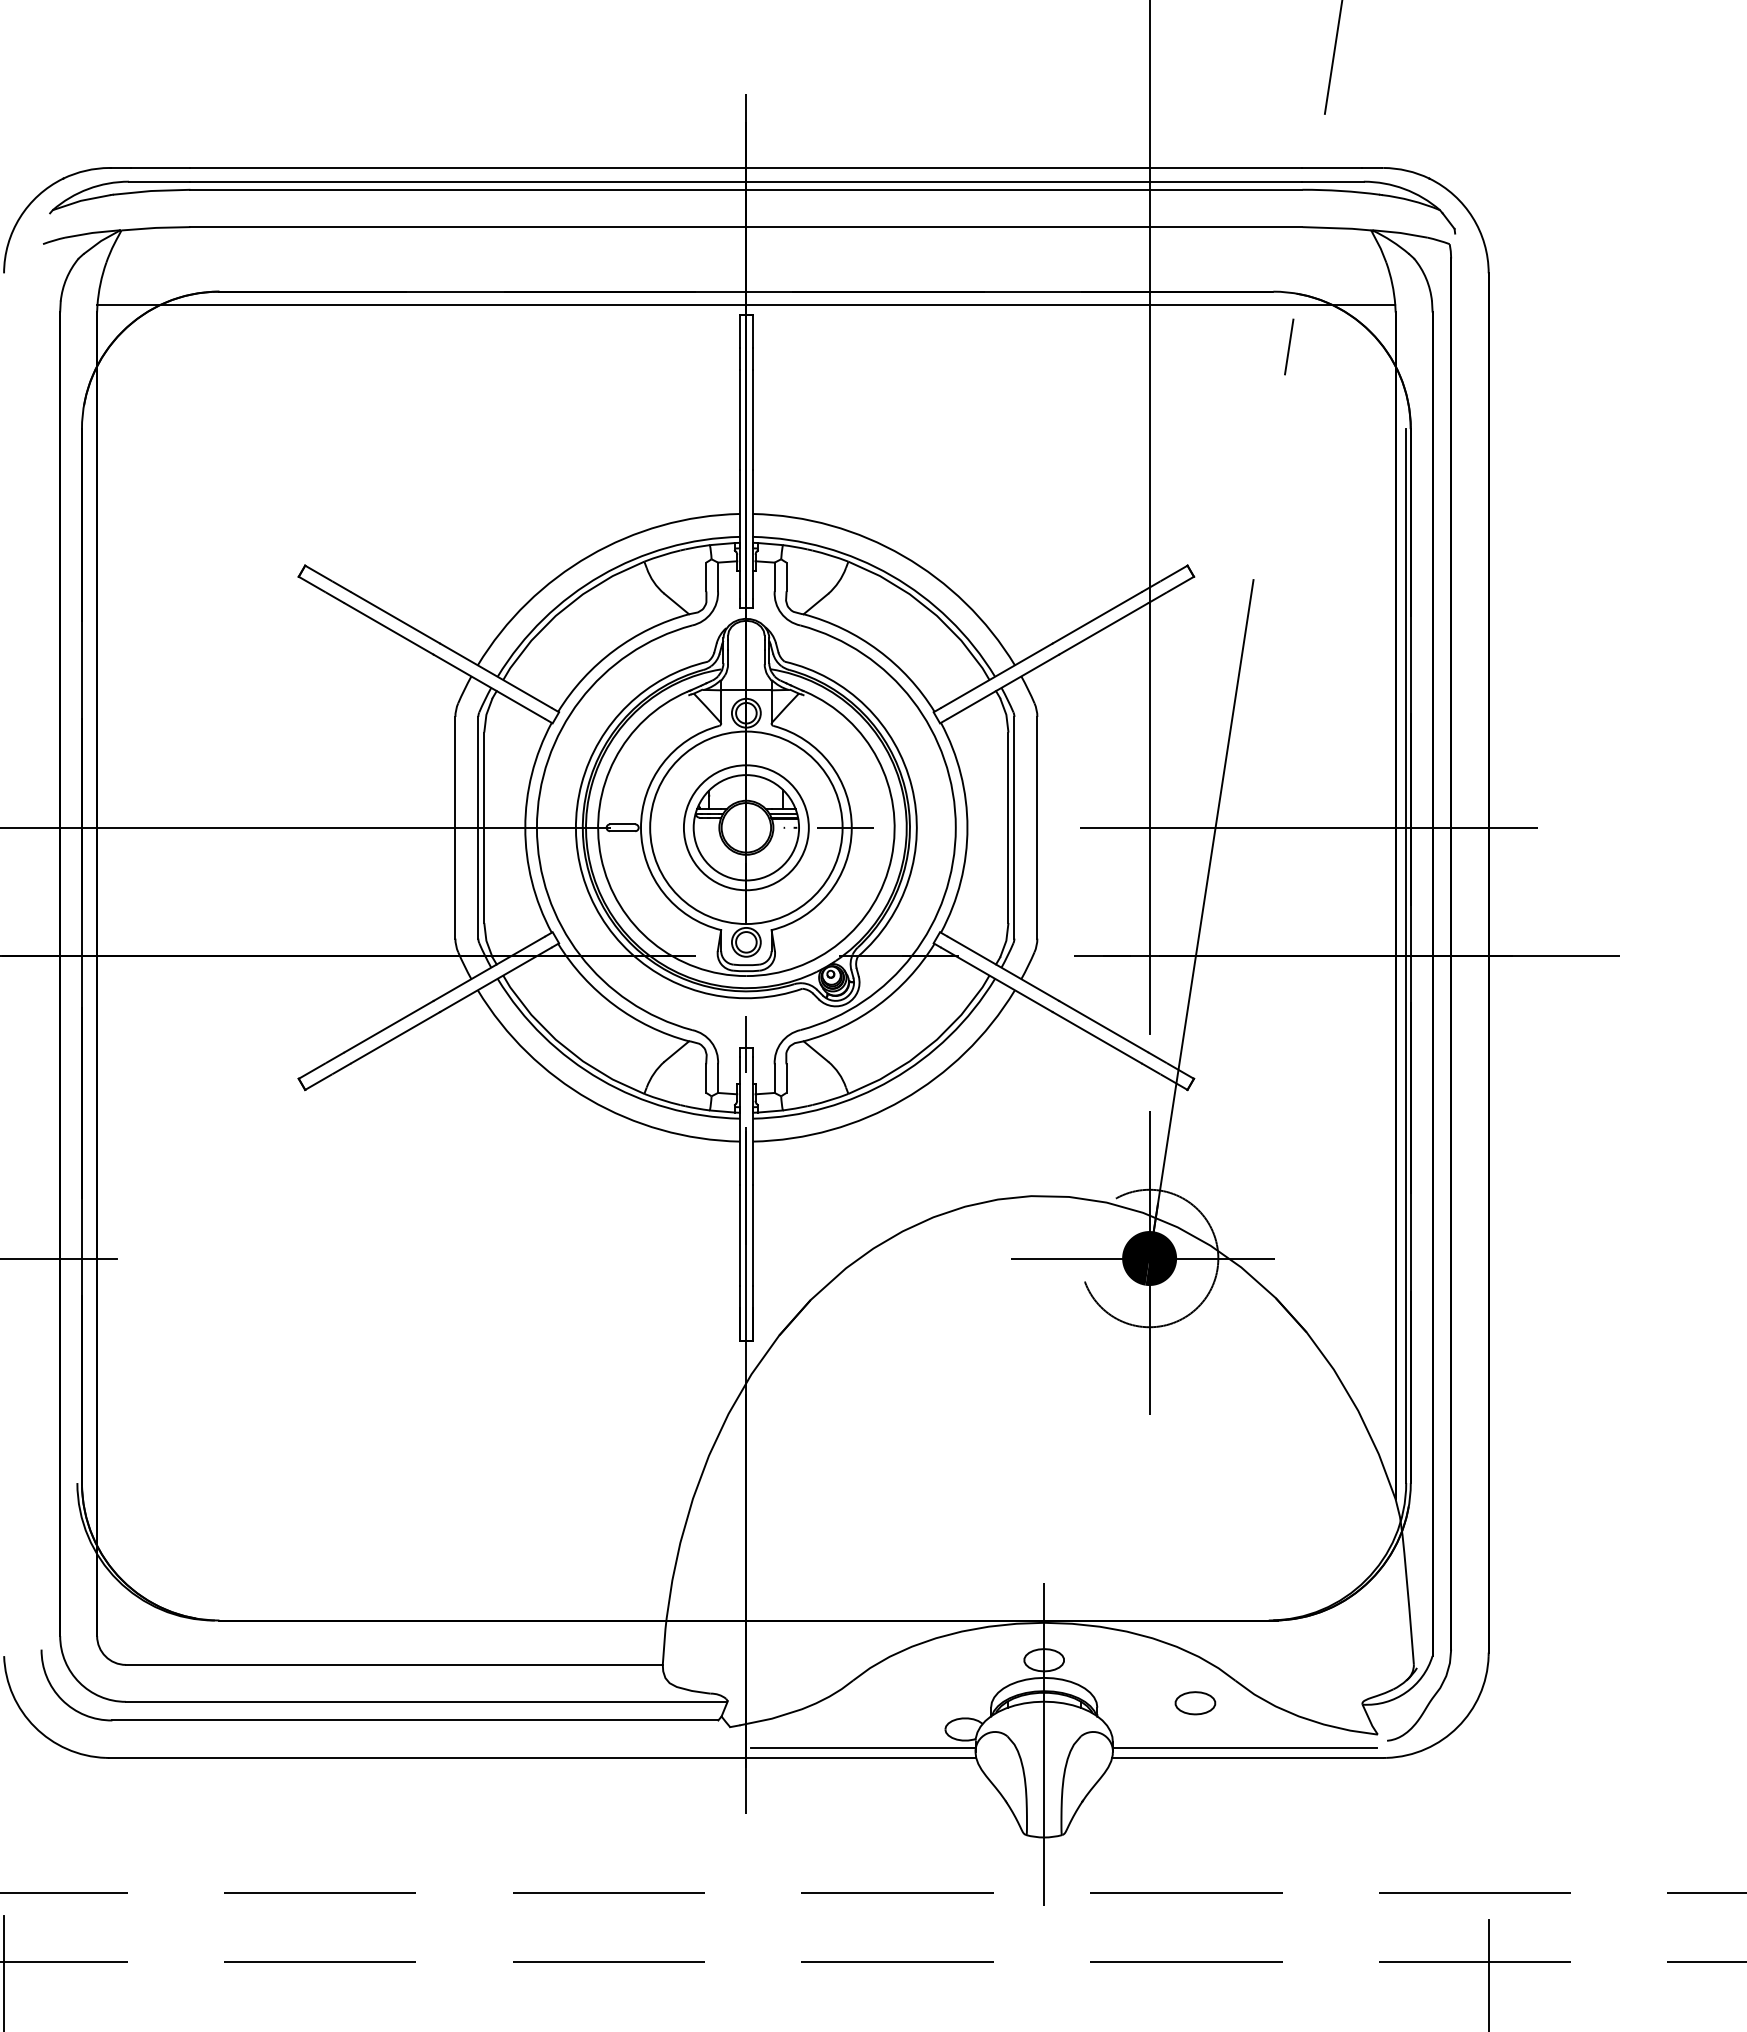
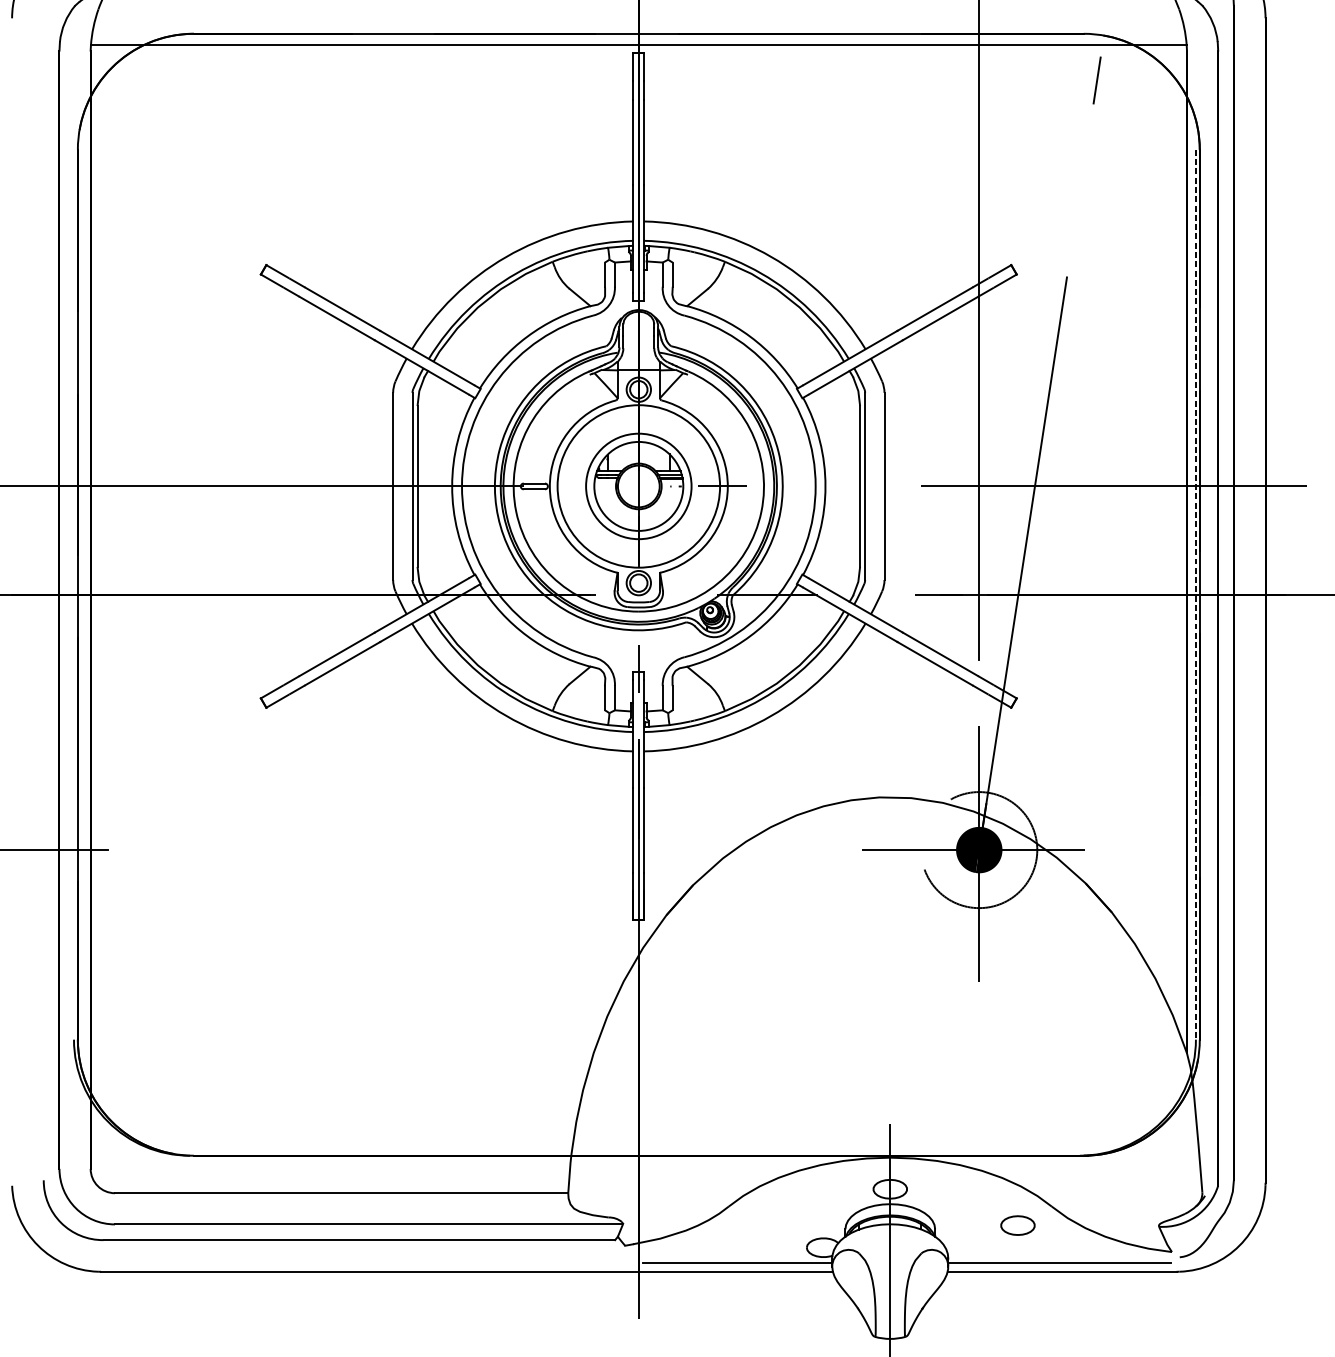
line: (1406, 956) -> (1196, 595), solid -> dashed

